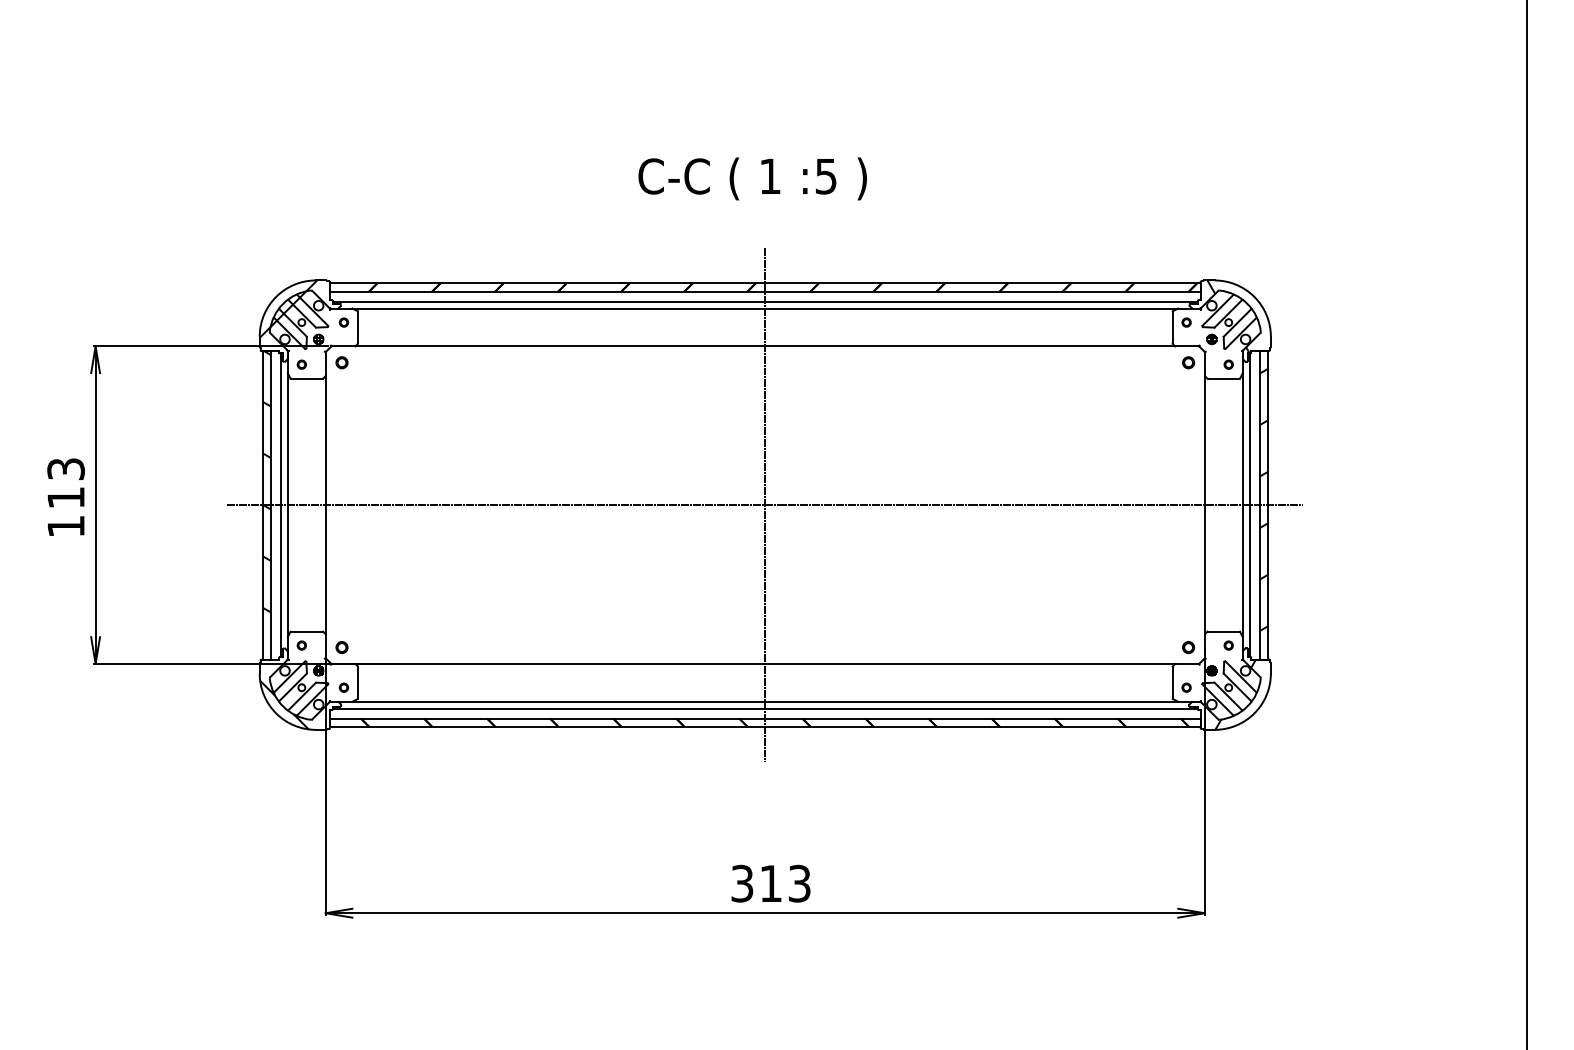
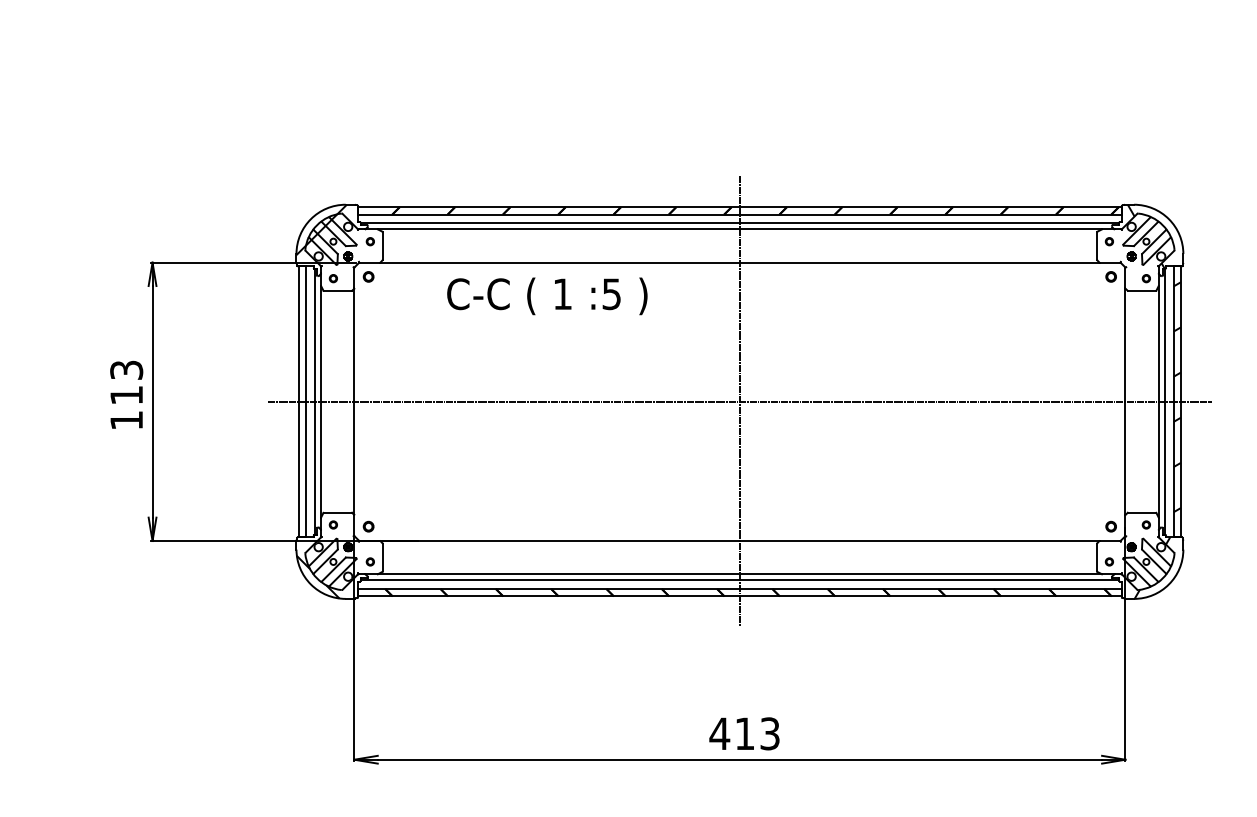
text: (752, 178) -> (547, 295), moved
hatch: (266, 504) -> (302, 401), removed
text: (742, 883) -> (719, 733), 313 -> 413

